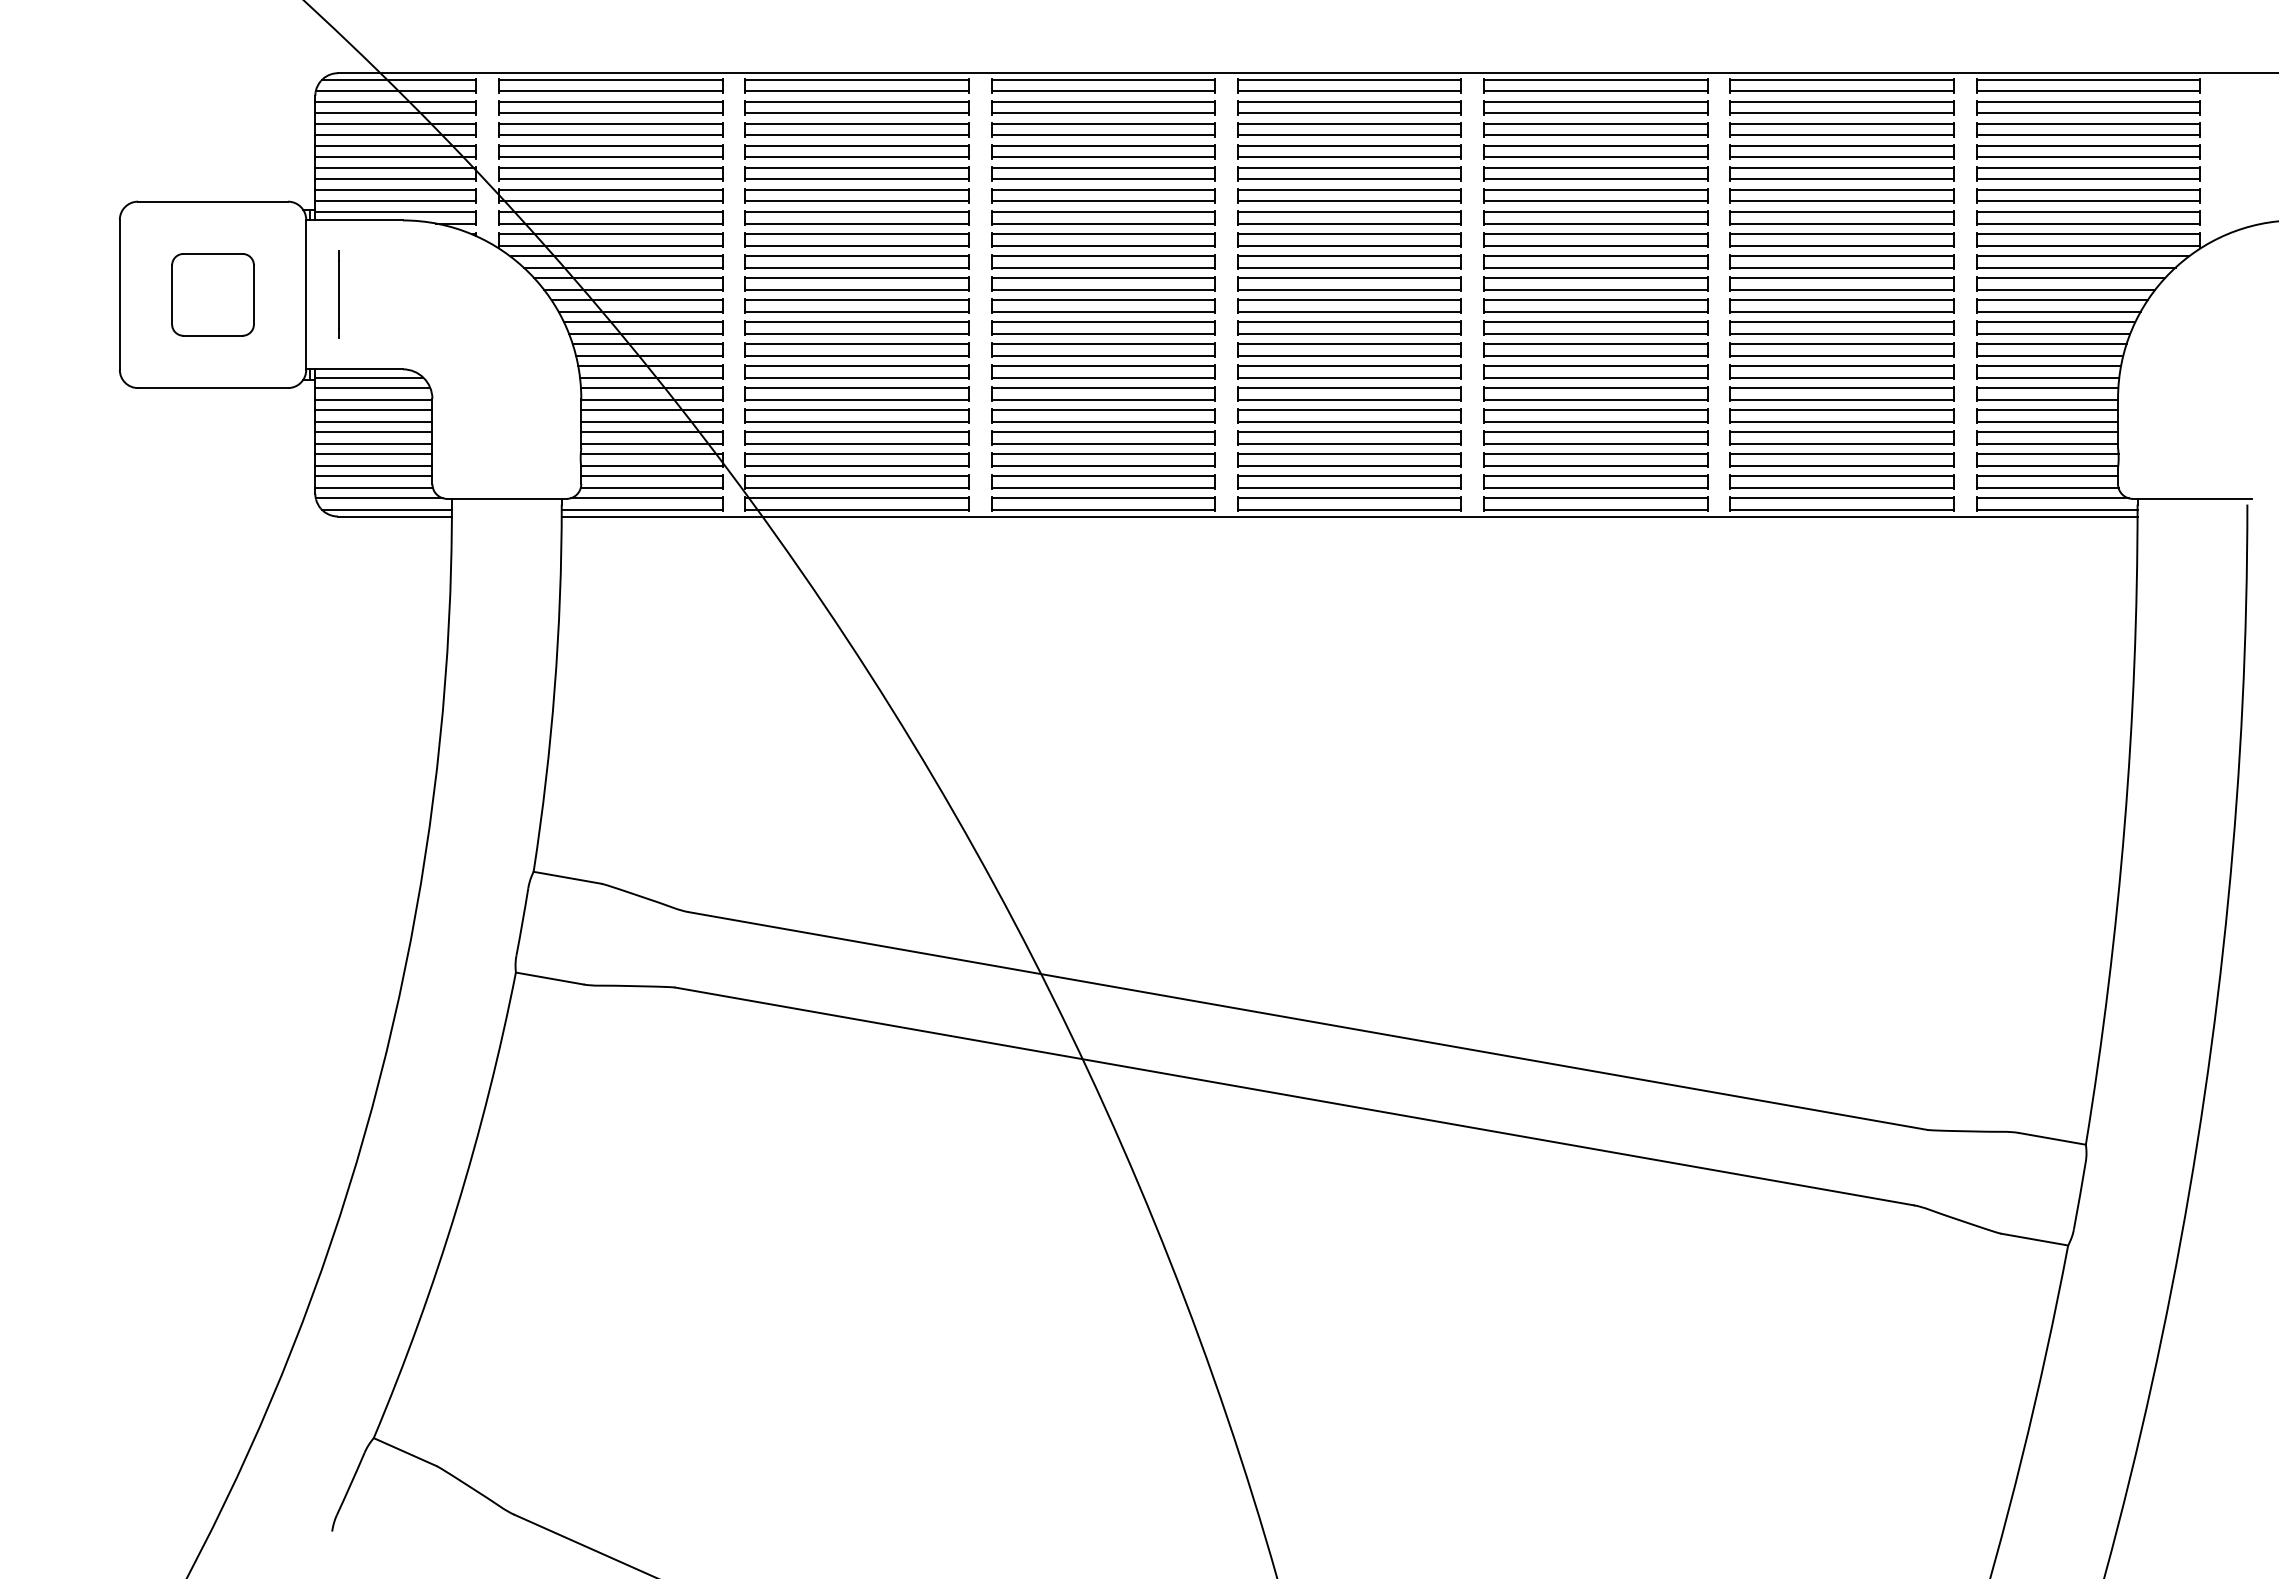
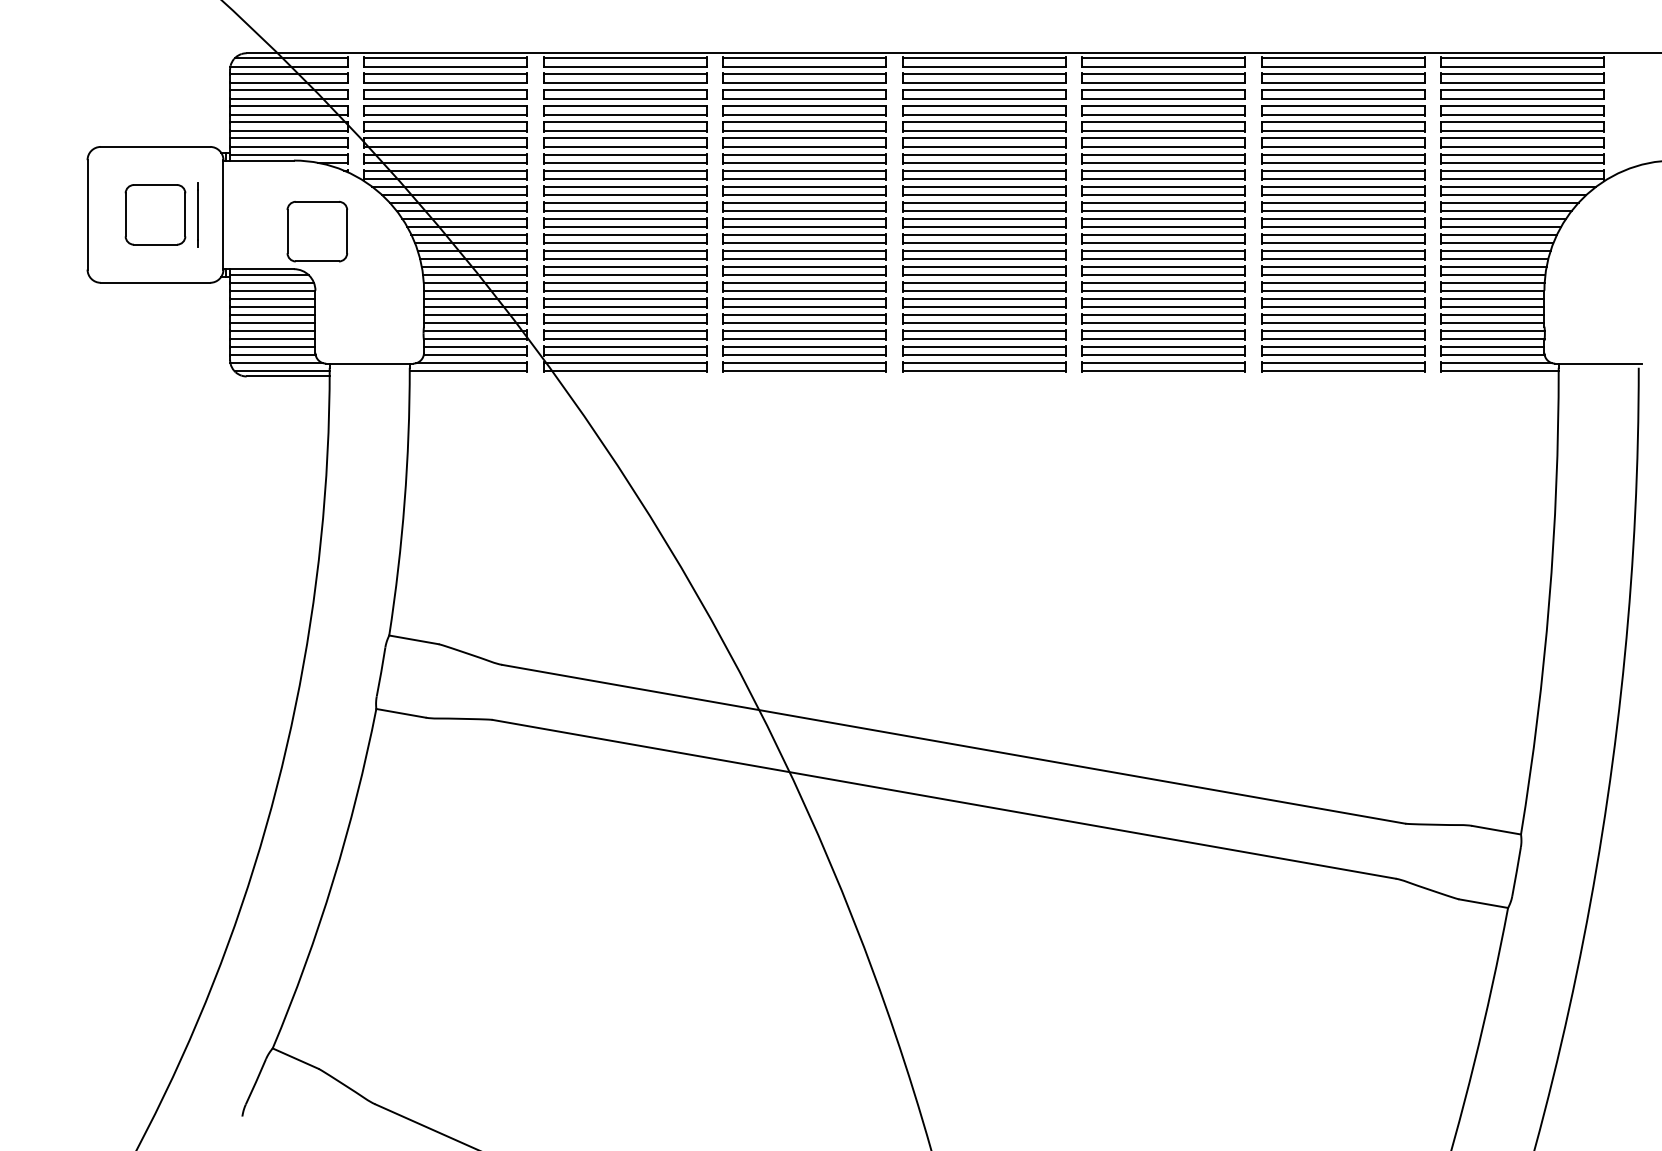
line: (338, 294) -> (197, 214), moved
part: (434, 317) -> (316, 231), added
line: (1349, 516) -> (984, 376), removed

